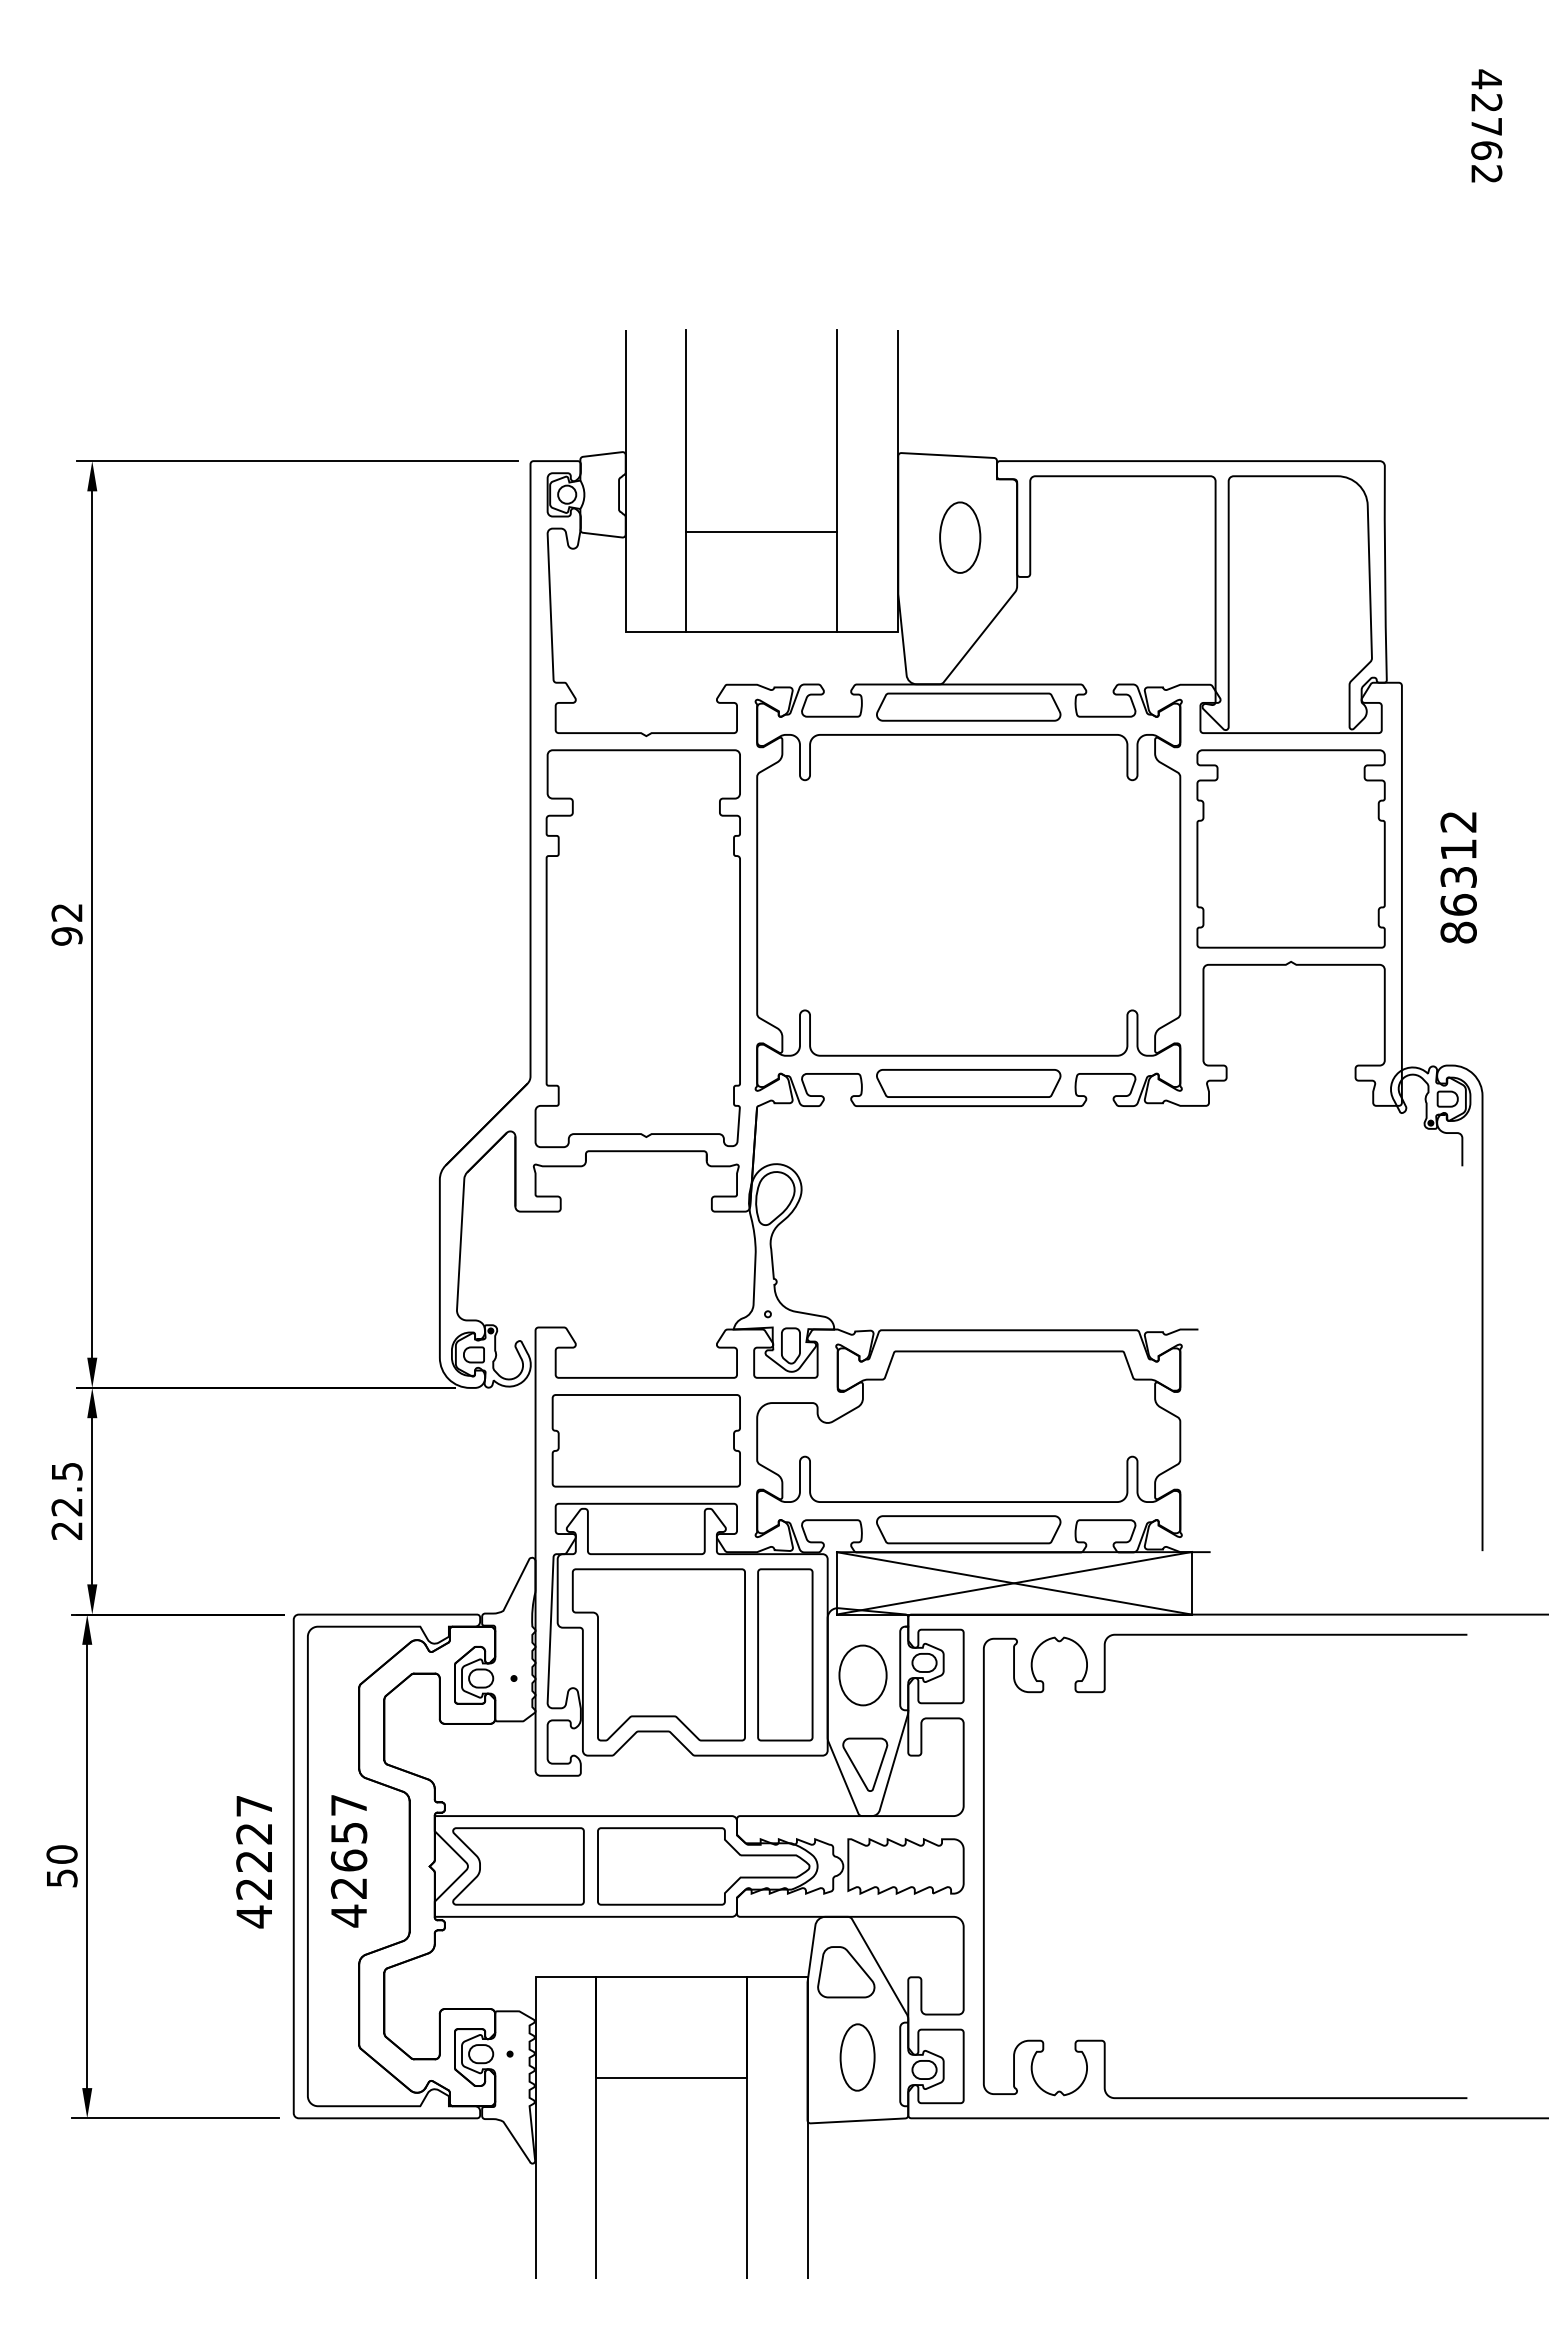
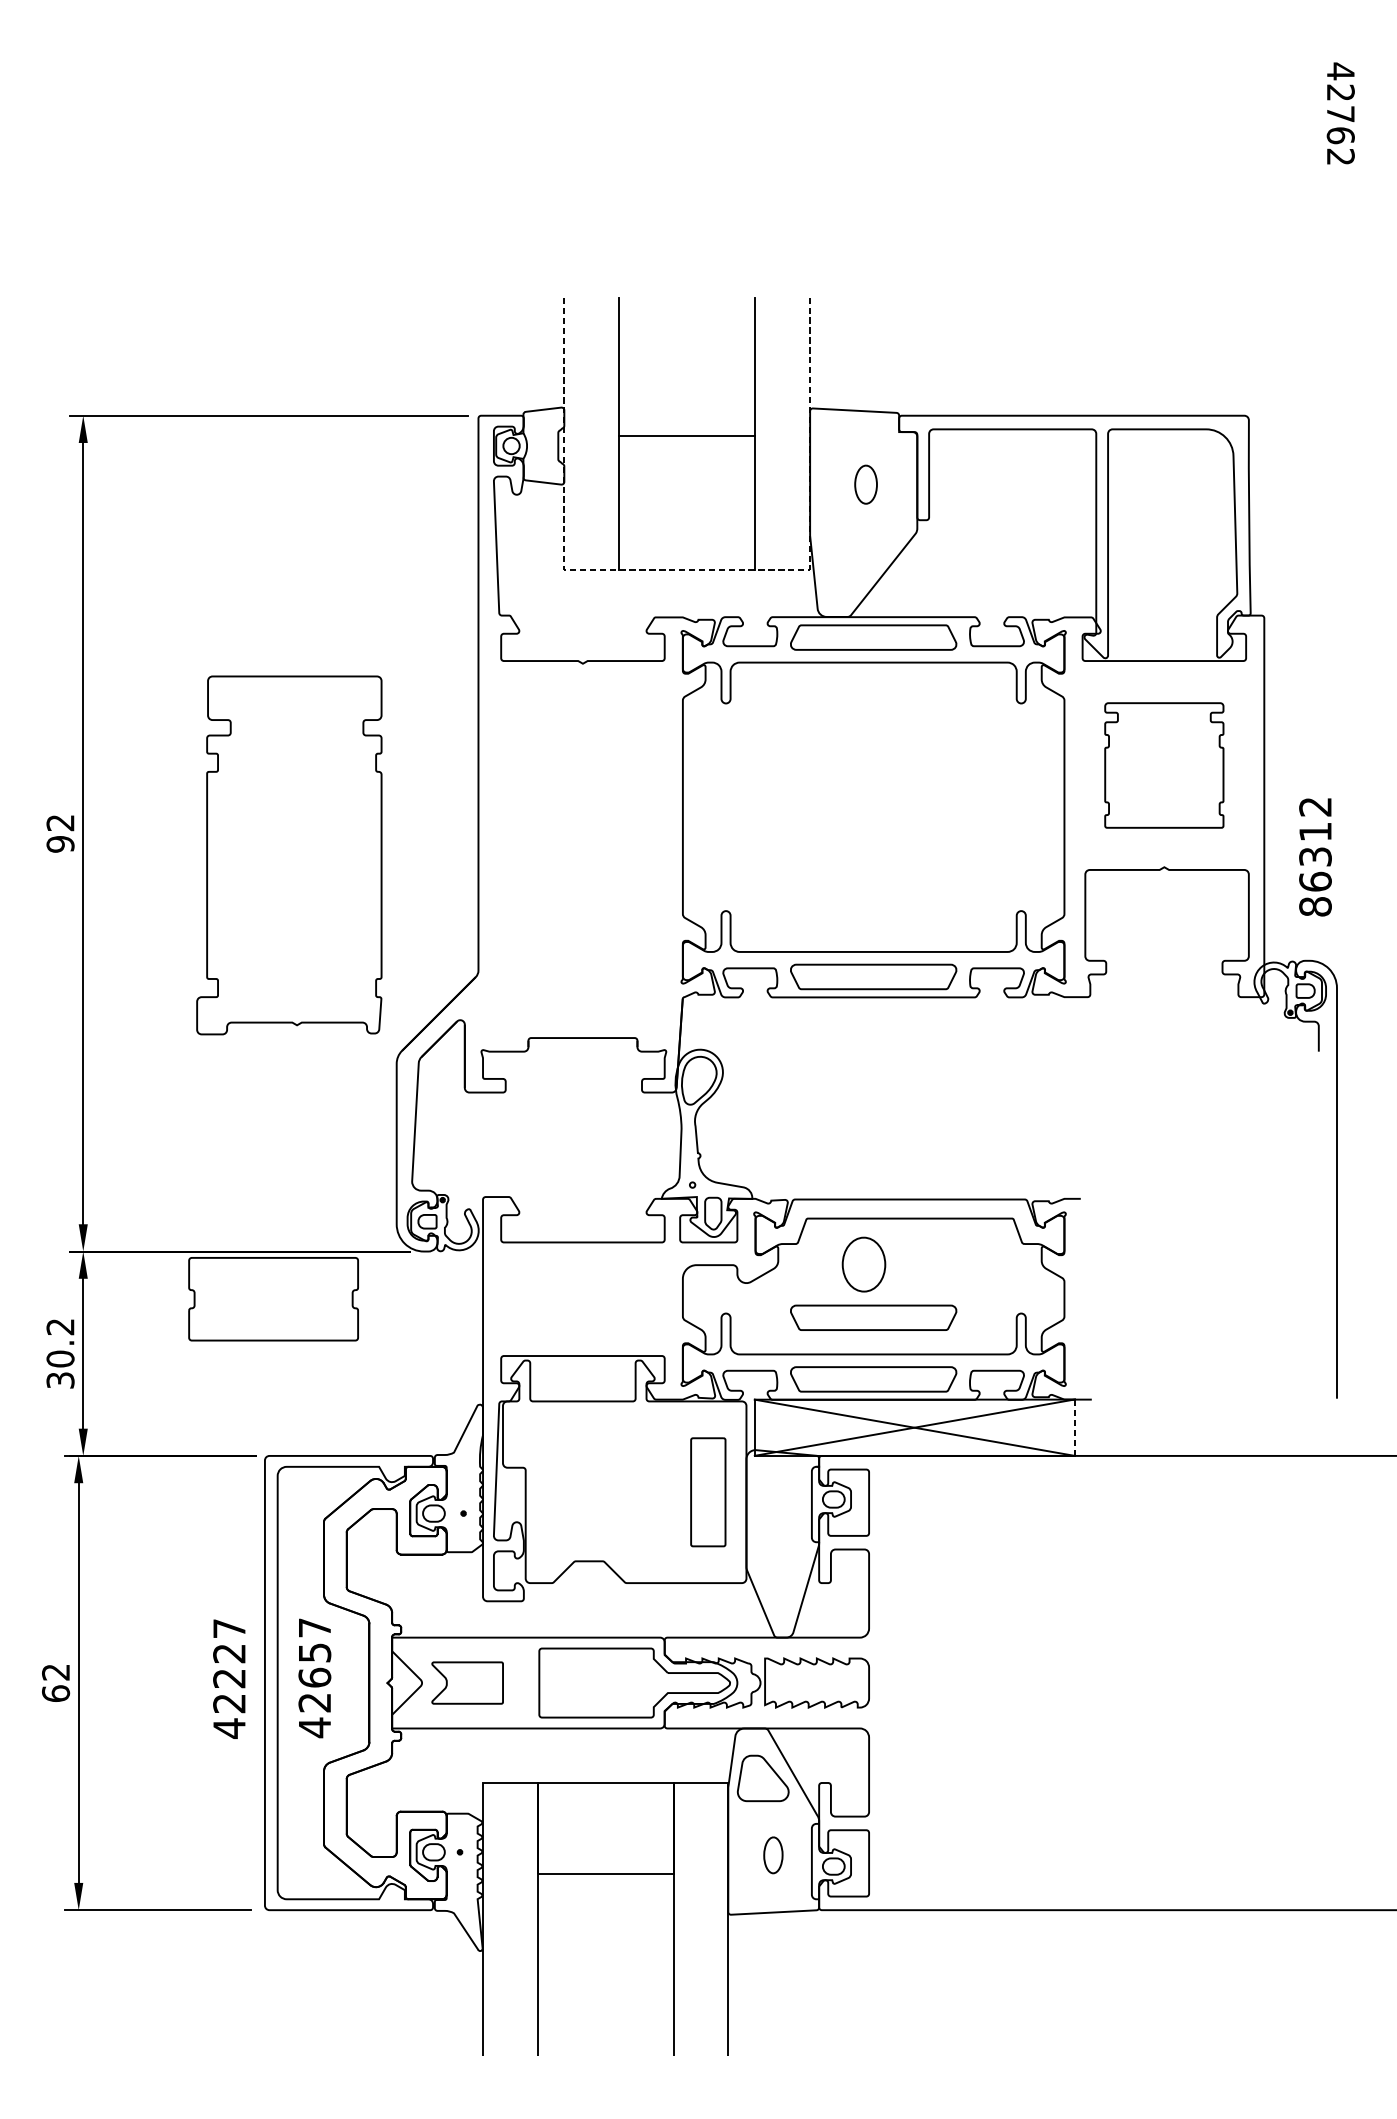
line: (761, 531) -> (686, 435), moved
part: (960, 537) -> (866, 484), size x0.6
line: (761, 632) -> (686, 570), solid -> dashed
part: (1290, 848) -> (1163, 765), size x0.7
text: (1458, 877) -> (1315, 857), moved
part: (637, 948) -> (289, 855), moved
part: (645, 1440) -> (272, 1298), moved
curve: (968, 1448) -> (873, 1306), added
text: (66, 1501) -> (60, 1353), 22.5 -> 30.2
line: (1191, 1582) -> (1074, 1426), solid -> dashed
part: (658, 1654) -> (593, 1491), removed
part: (785, 1654) -> (708, 1491), size x0.7
part: (862, 1675) -> (863, 1264), moved
part: (865, 1764) -> (780, 1591), removed
text: (61, 1866) -> (55, 1683), 50 -> 62
part: (518, 1866) -> (467, 1683), size x0.6
curve: (1104, 2040) -> (996, 1840), removed
part: (857, 2057) -> (773, 1855), size x0.6

